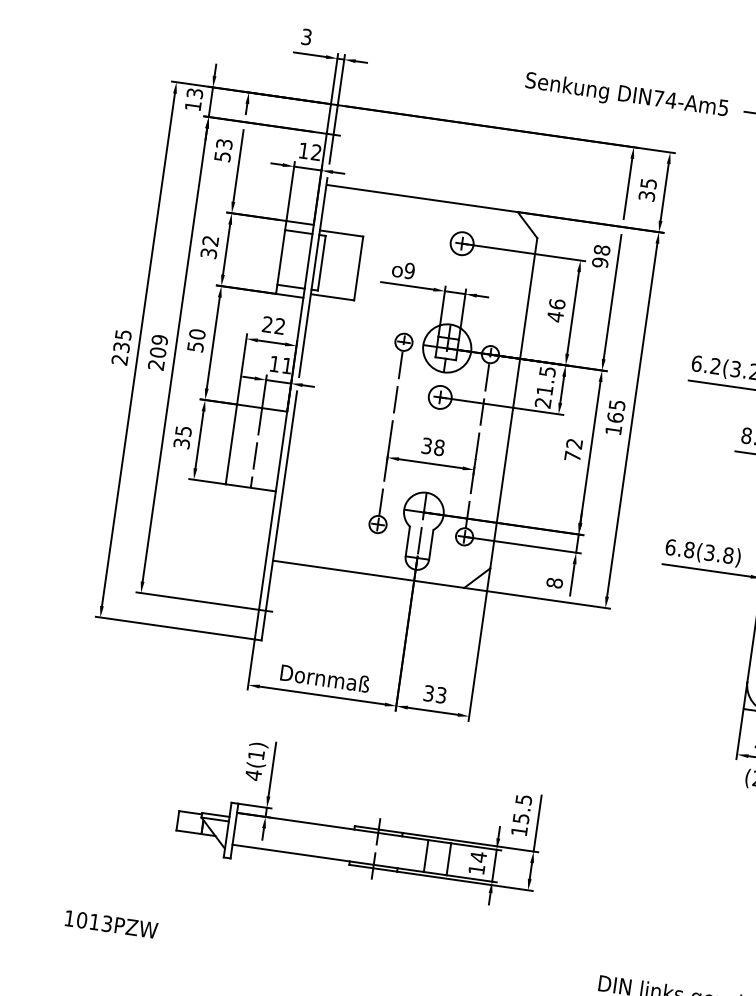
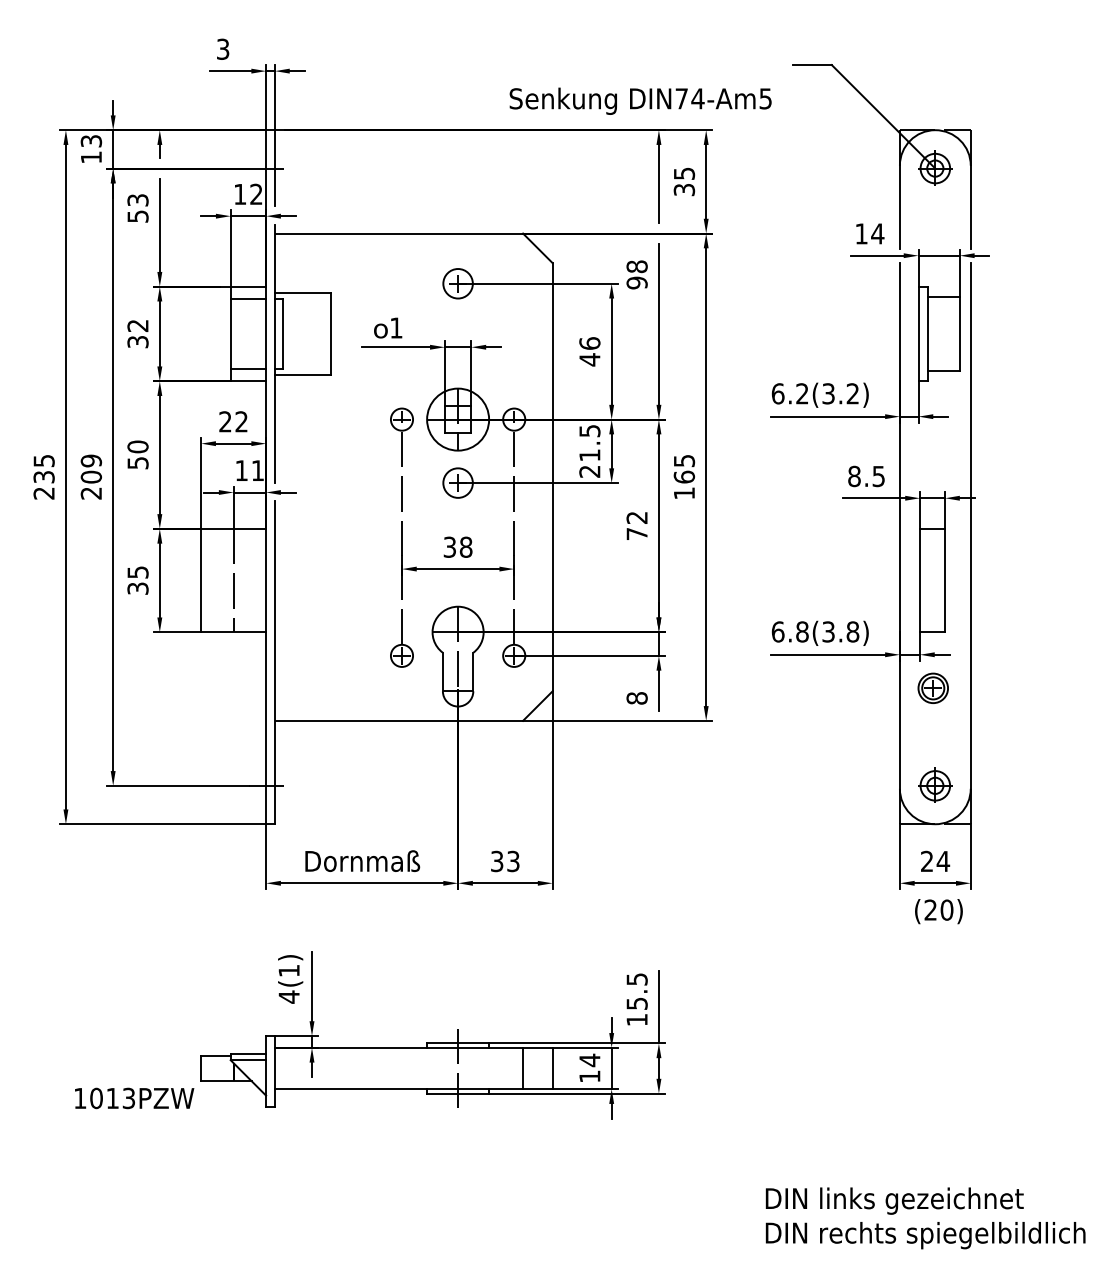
text: (626, 95) -> (640, 100), moved
text: (409, 270) -> (396, 327), 9 -> 1
text: (111, 924) -> (134, 1098), moved

